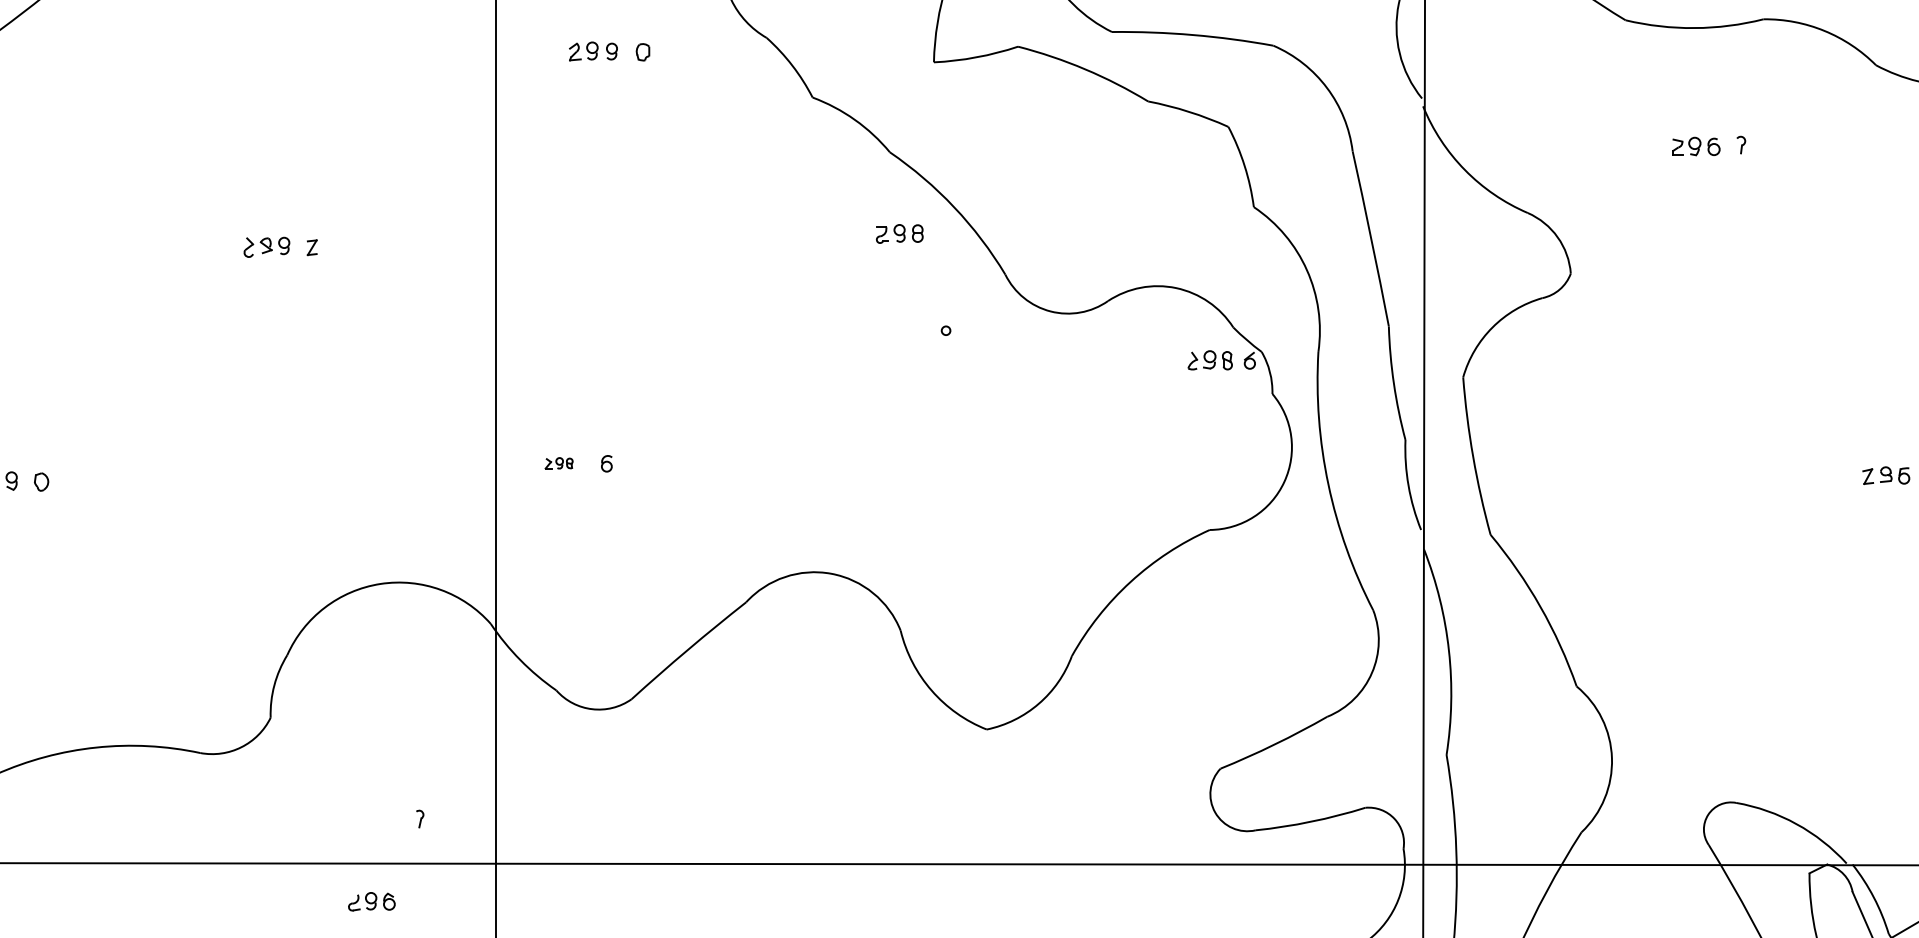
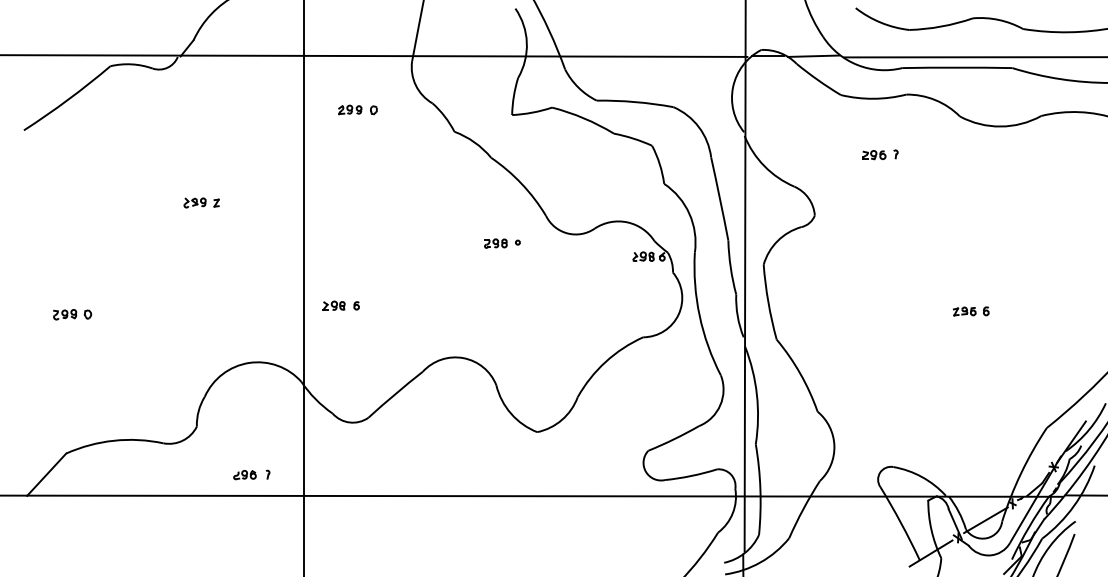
part: (898, 233) -> (495, 243), moved
part: (558, 463) -> (333, 305), size x1.67
part: (370, 900) -> (244, 474), moved

